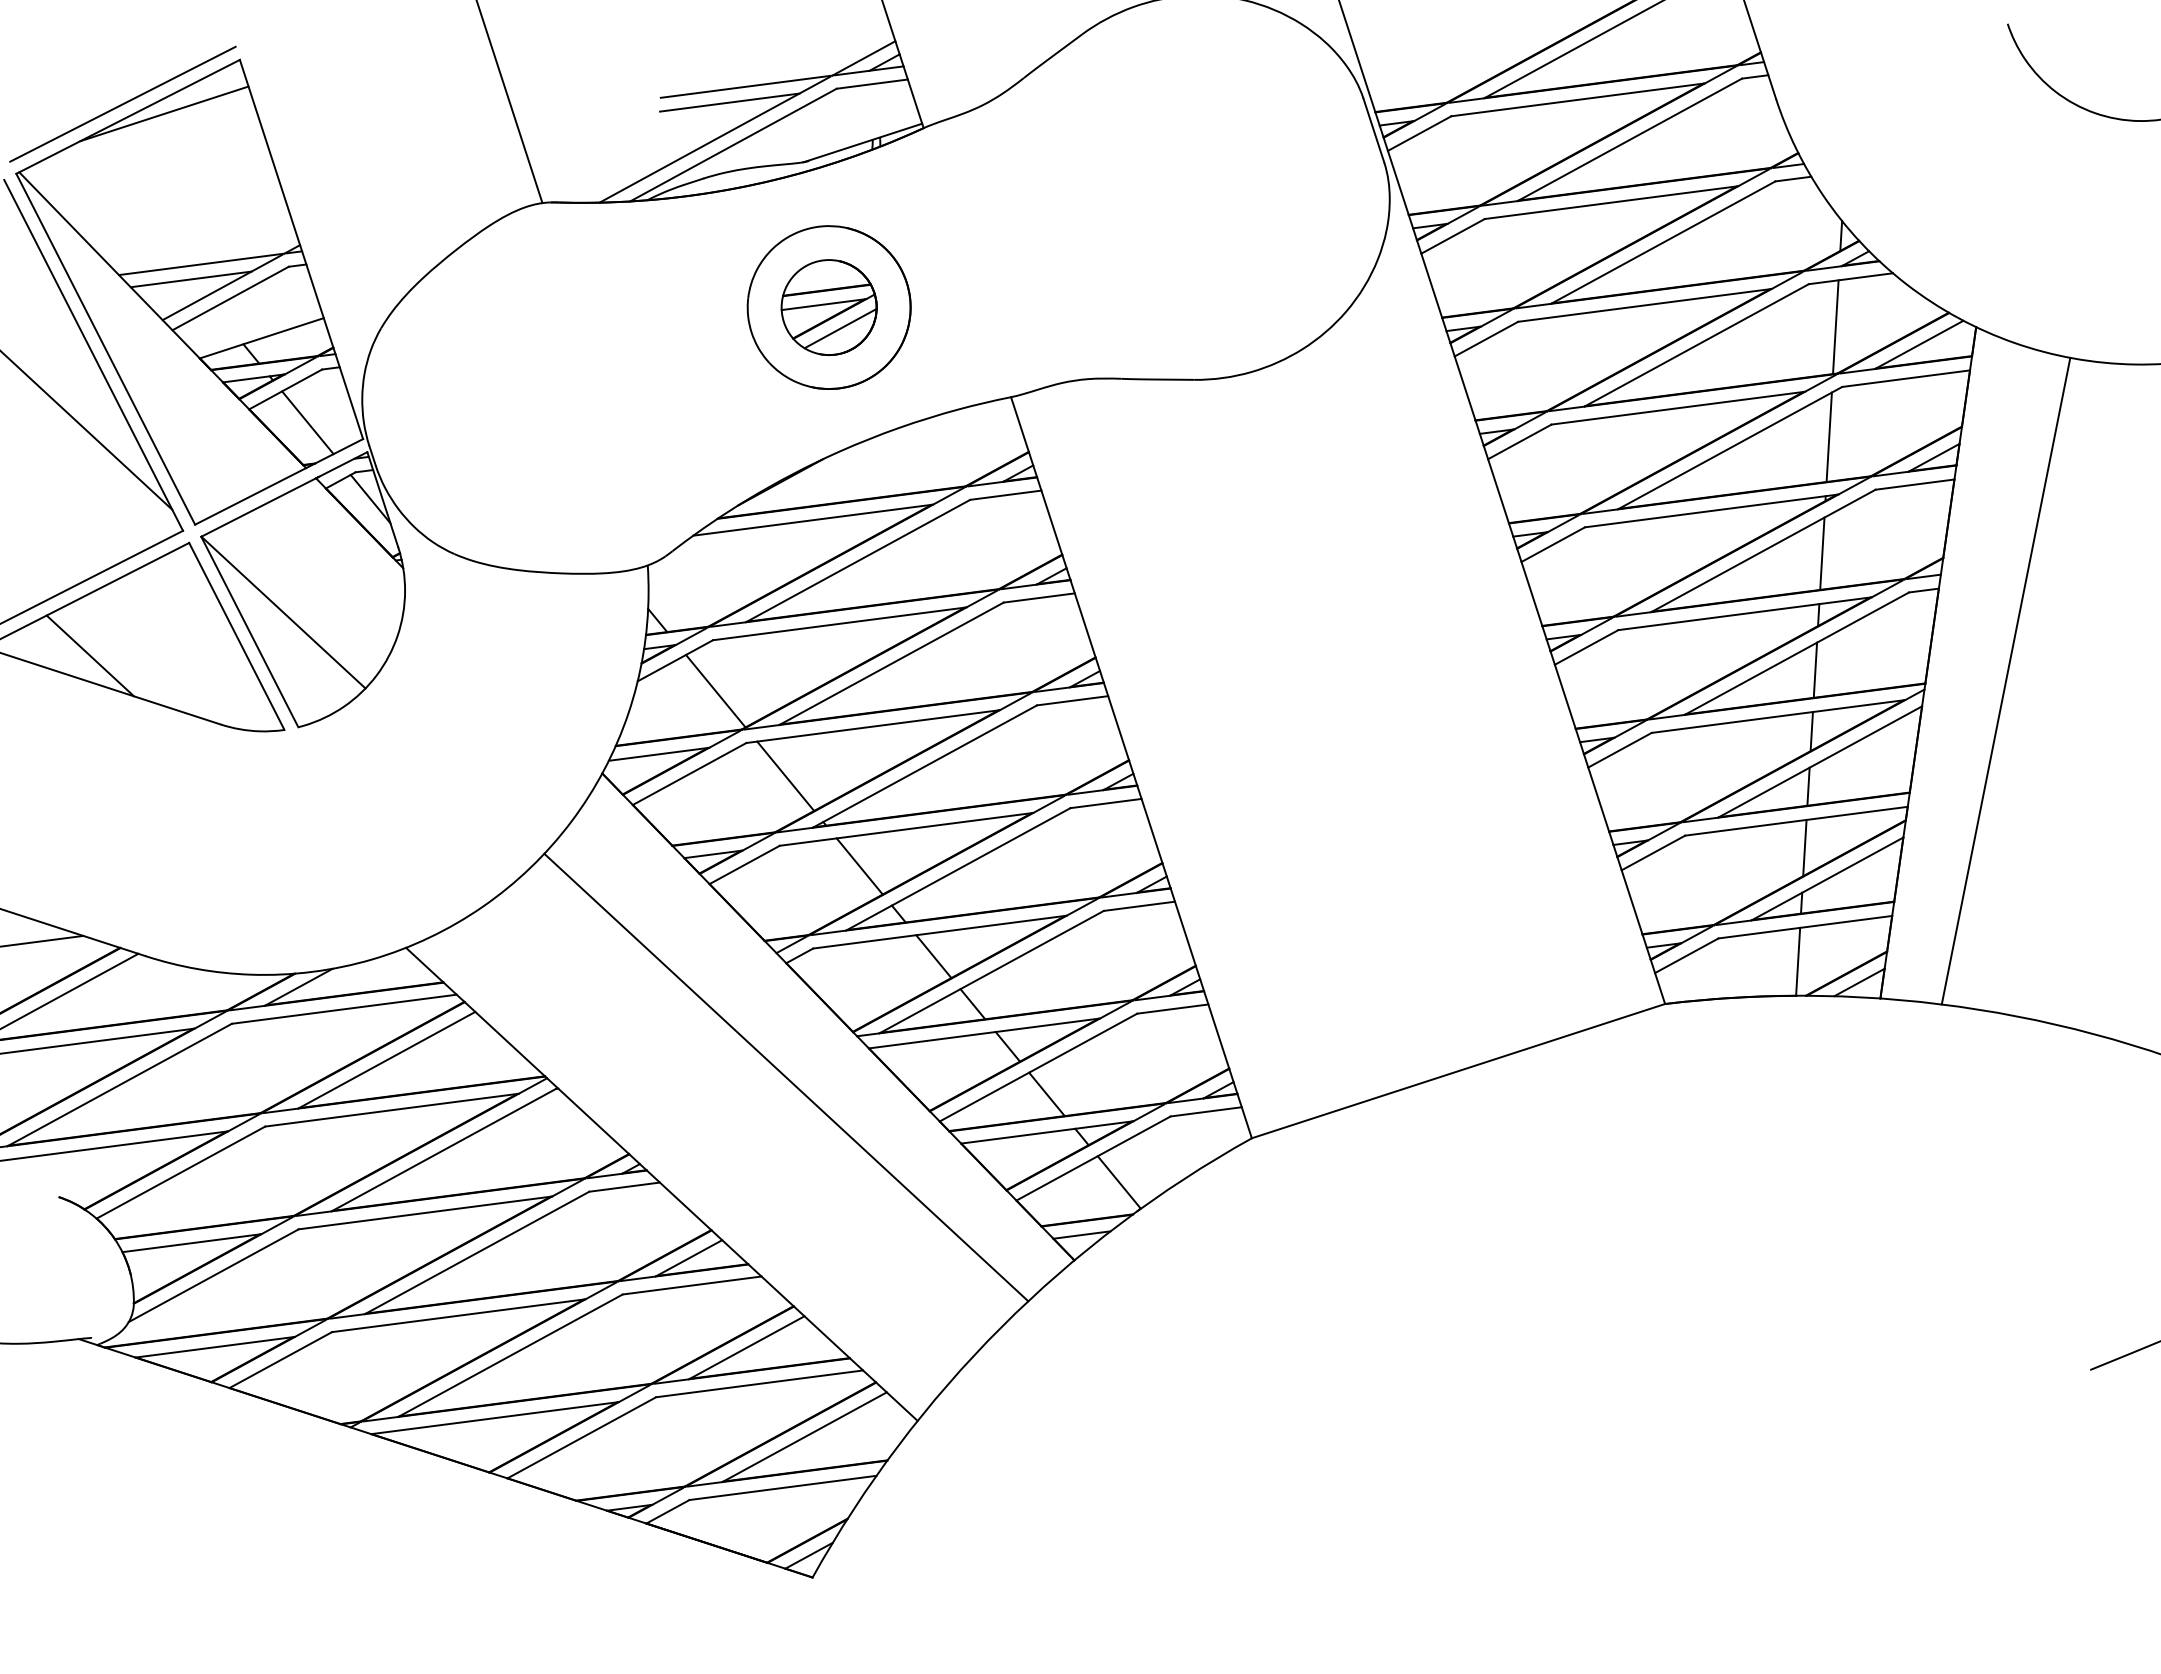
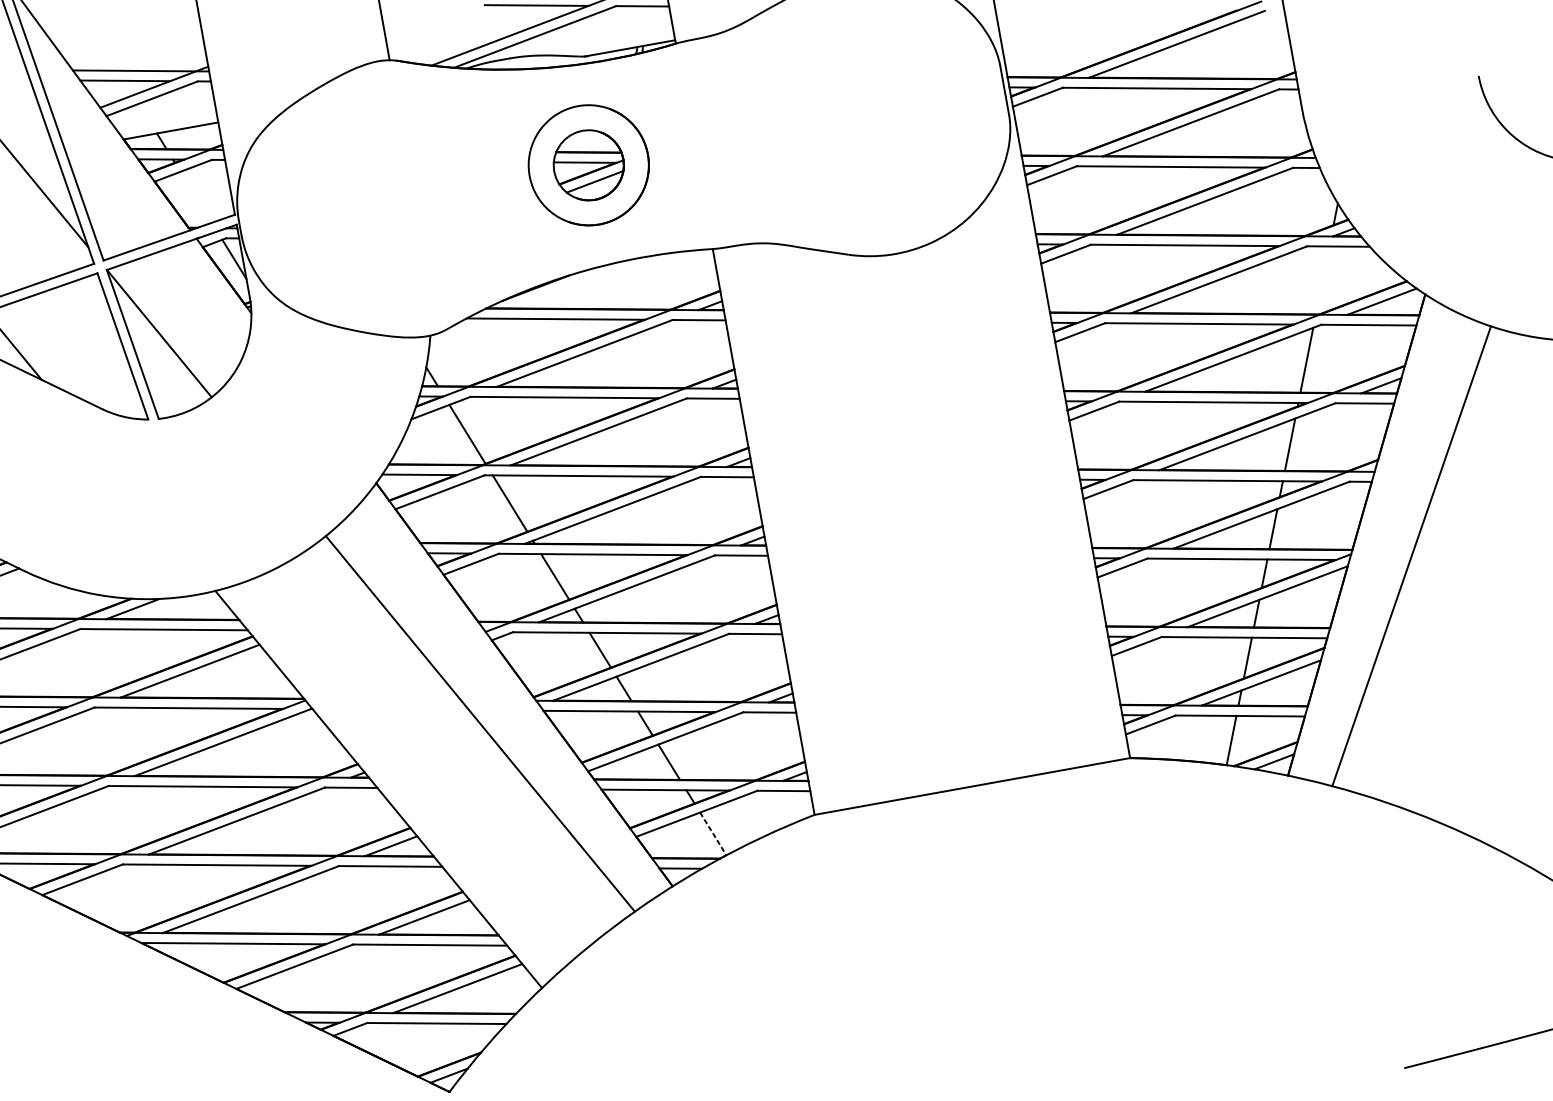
line: (1835, 327) -> (1322, 280), removed
line: (307, 422) -> (195, 197), removed
line: (1119, 1182) -> (713, 833), solid -> dashed

